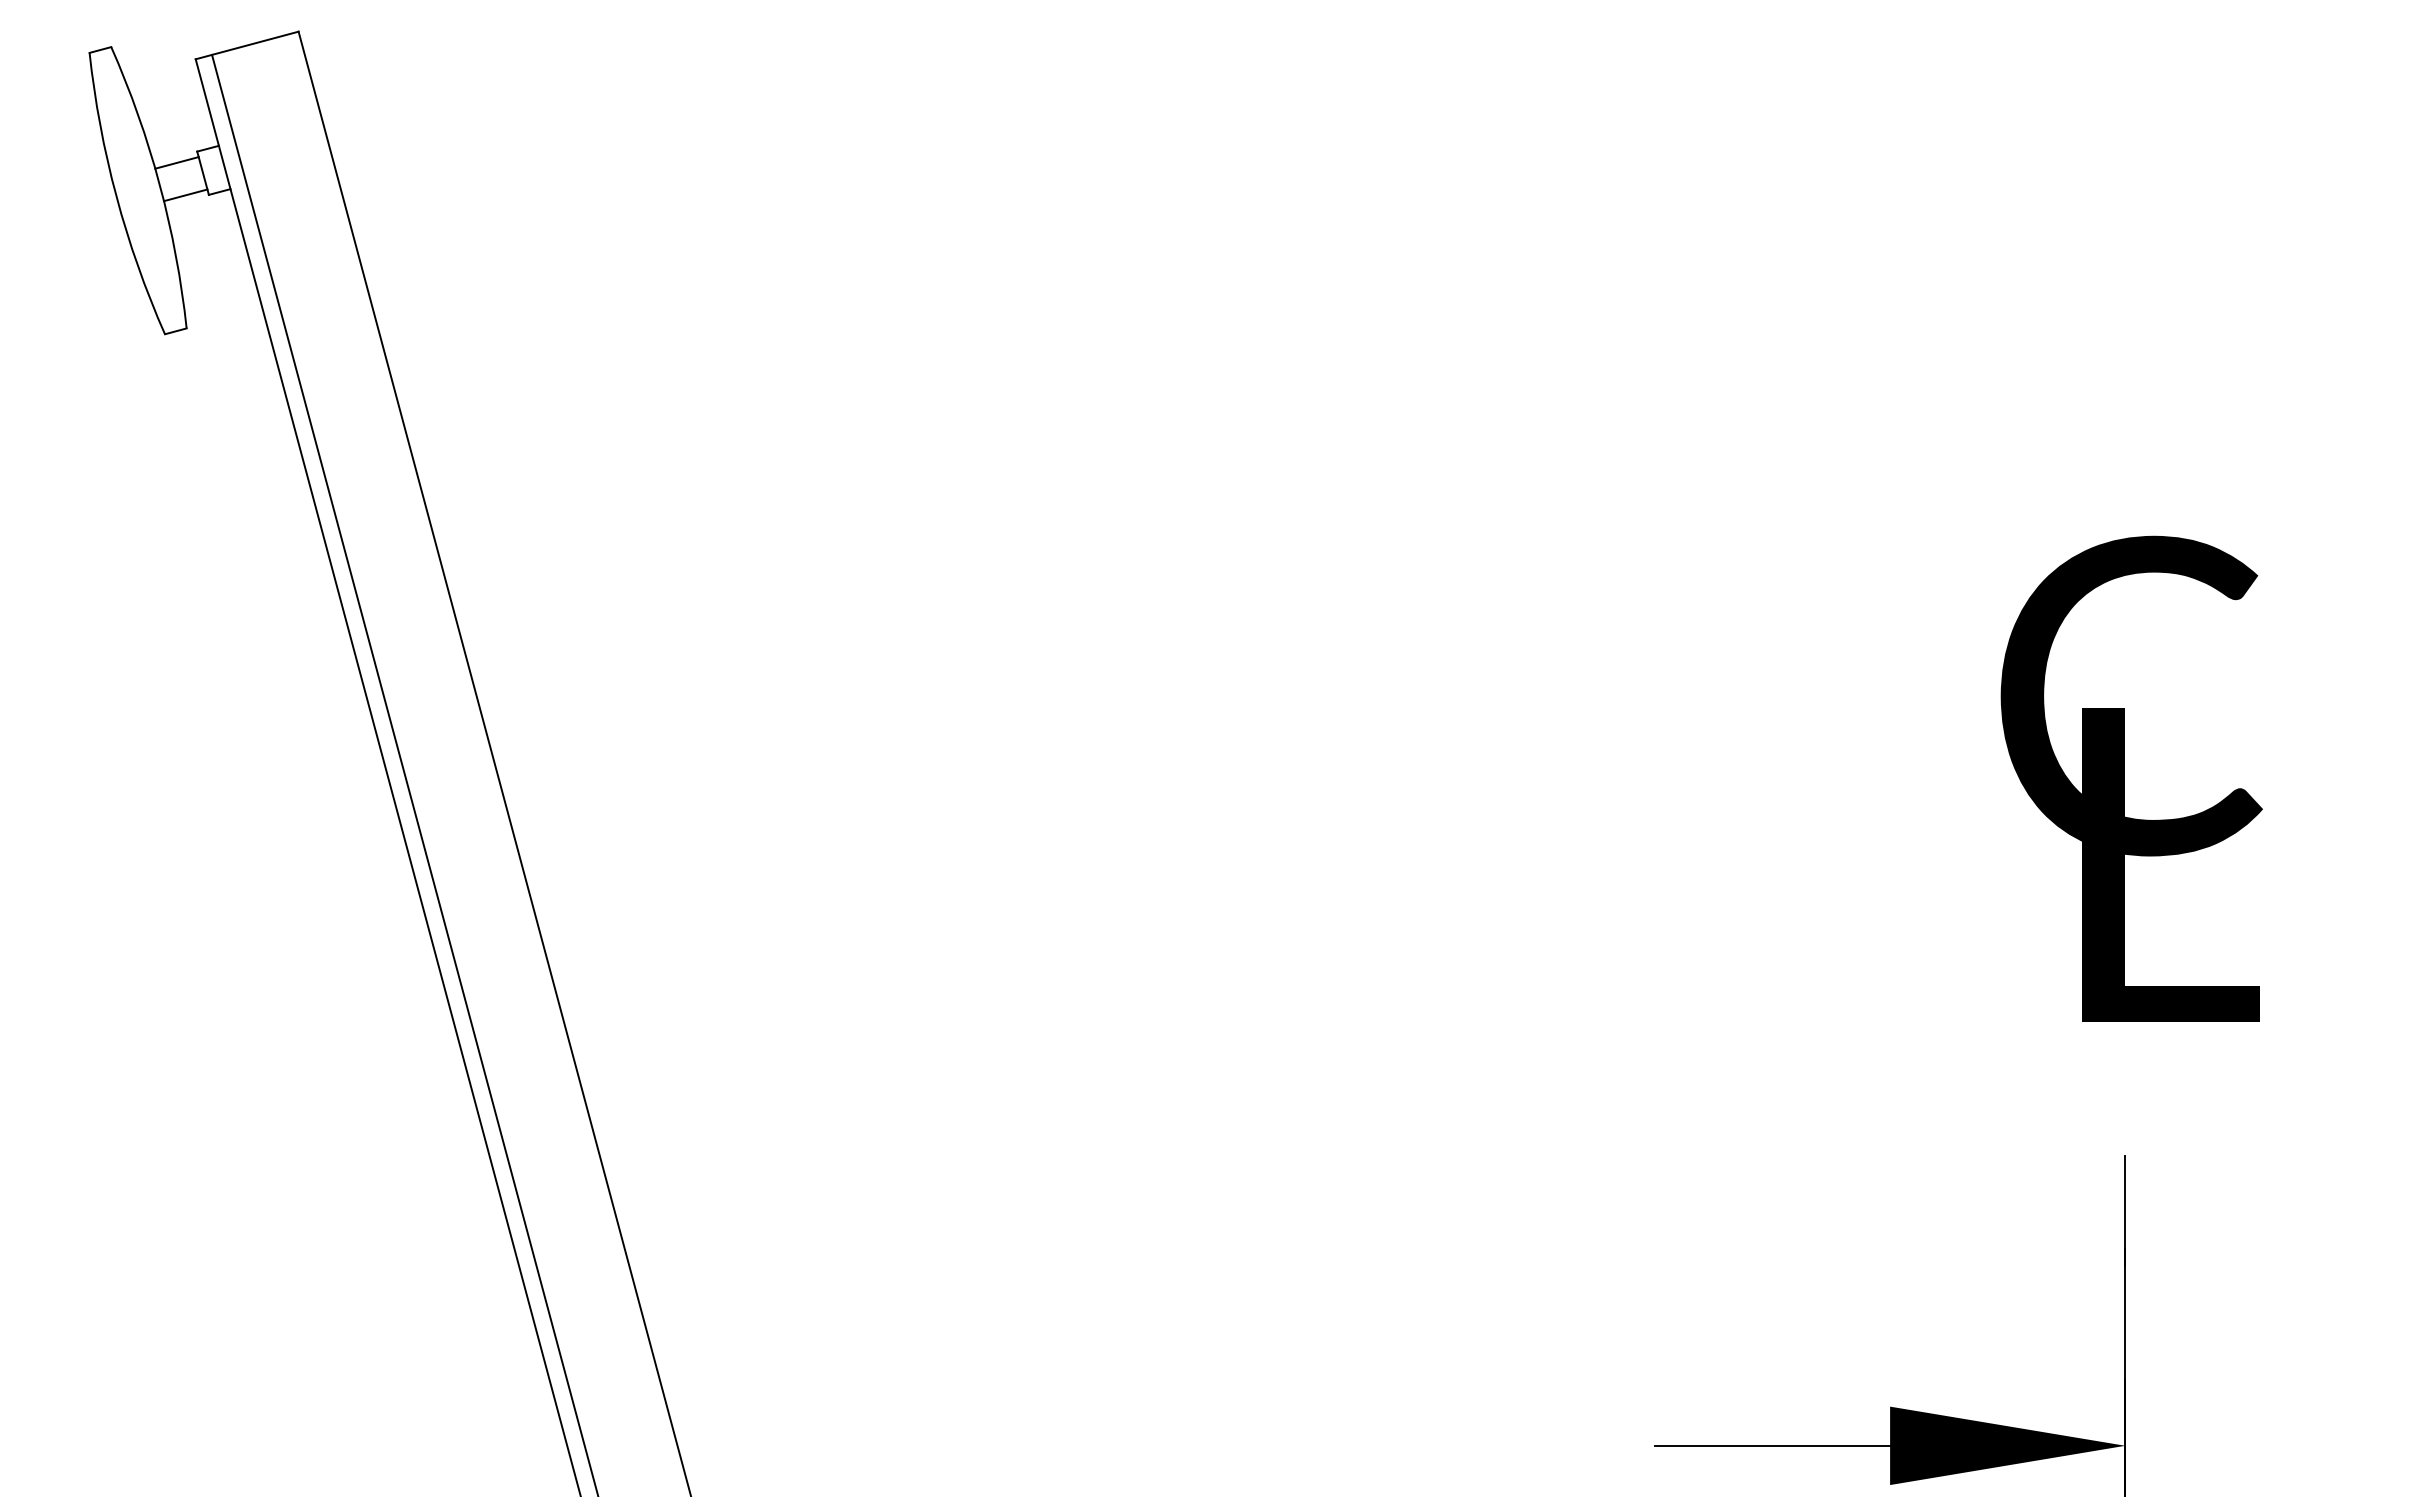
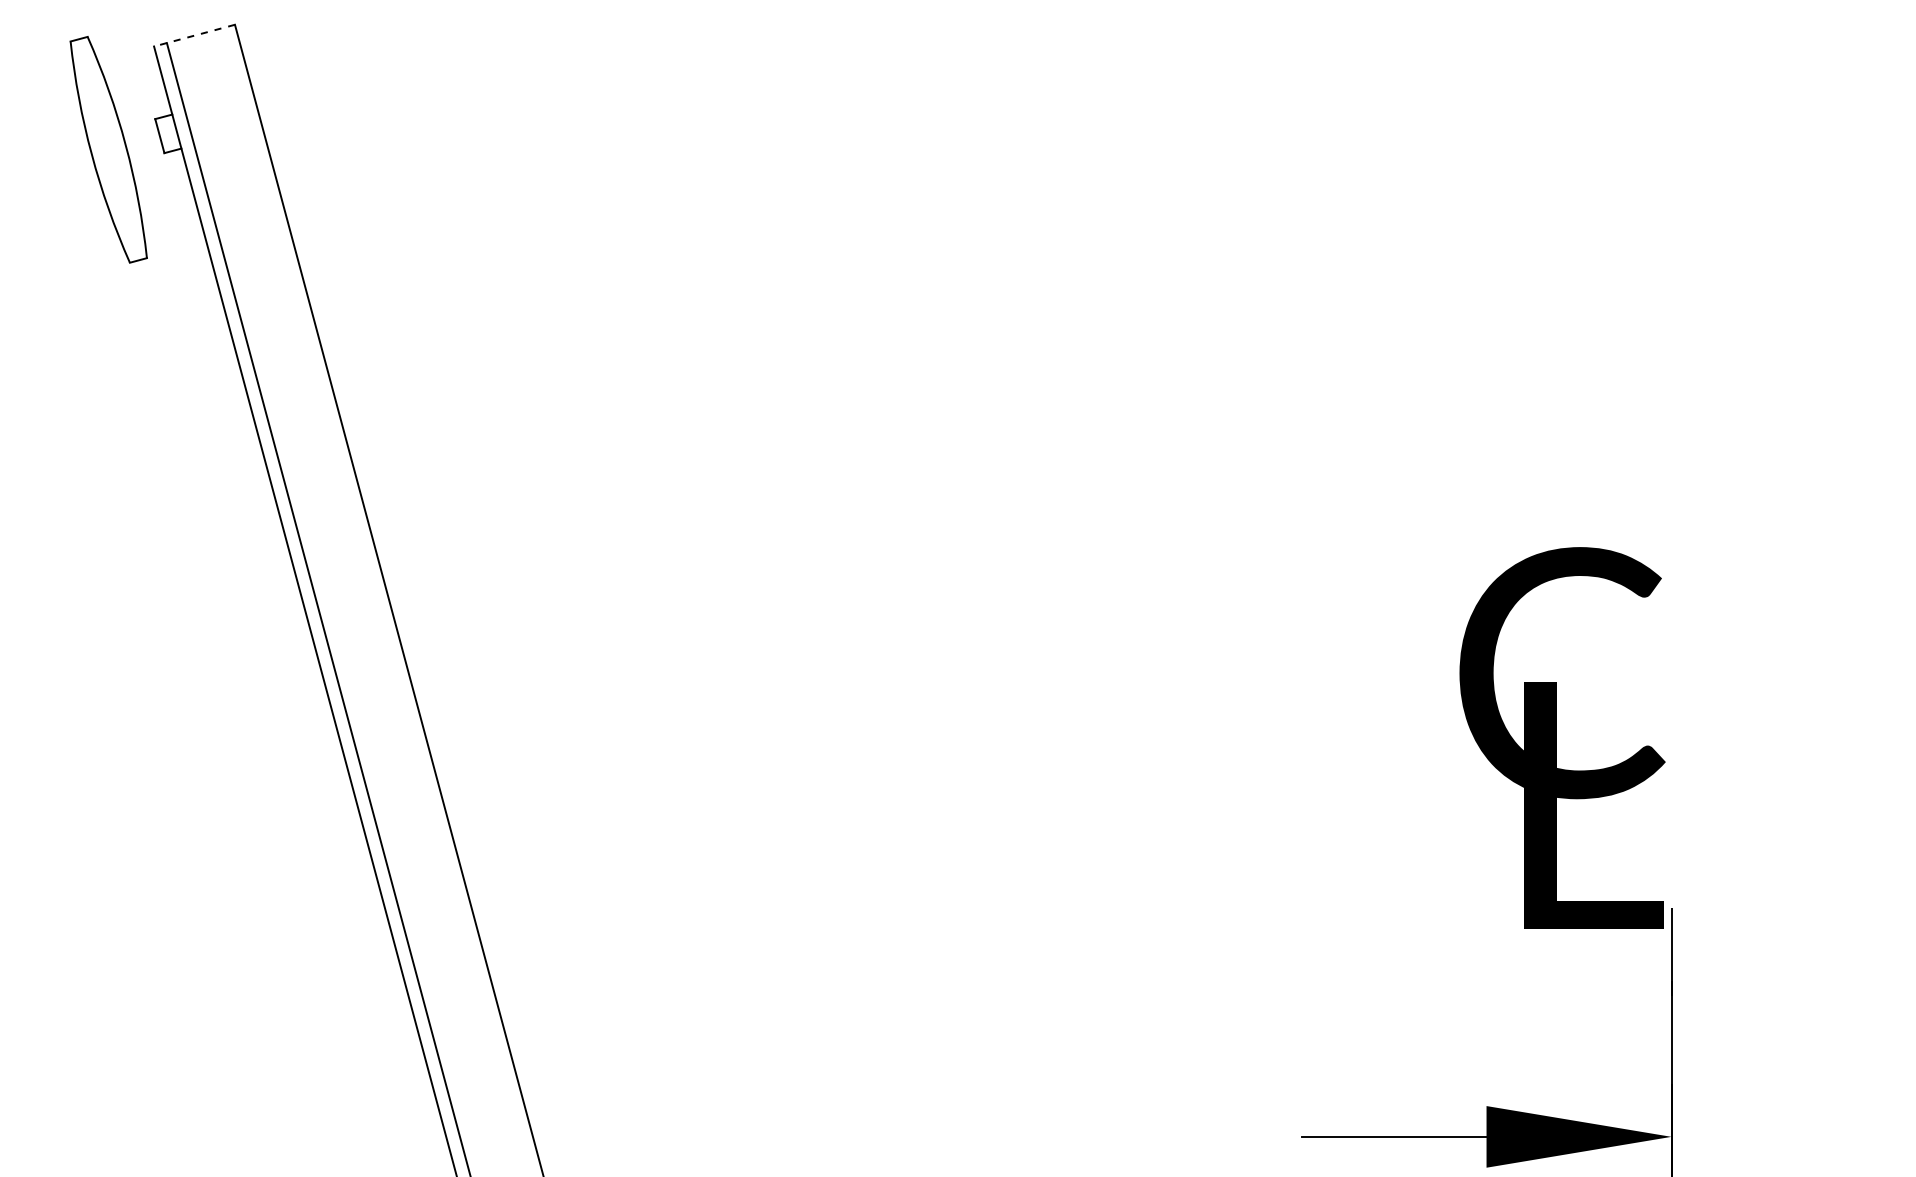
line: (246, 45) -> (194, 35), solid -> dashed
line: (176, 162) -> (138, 127), removed
line: (185, 195) -> (146, 153), removed
text: (2131, 778) -> (1562, 737), moved

